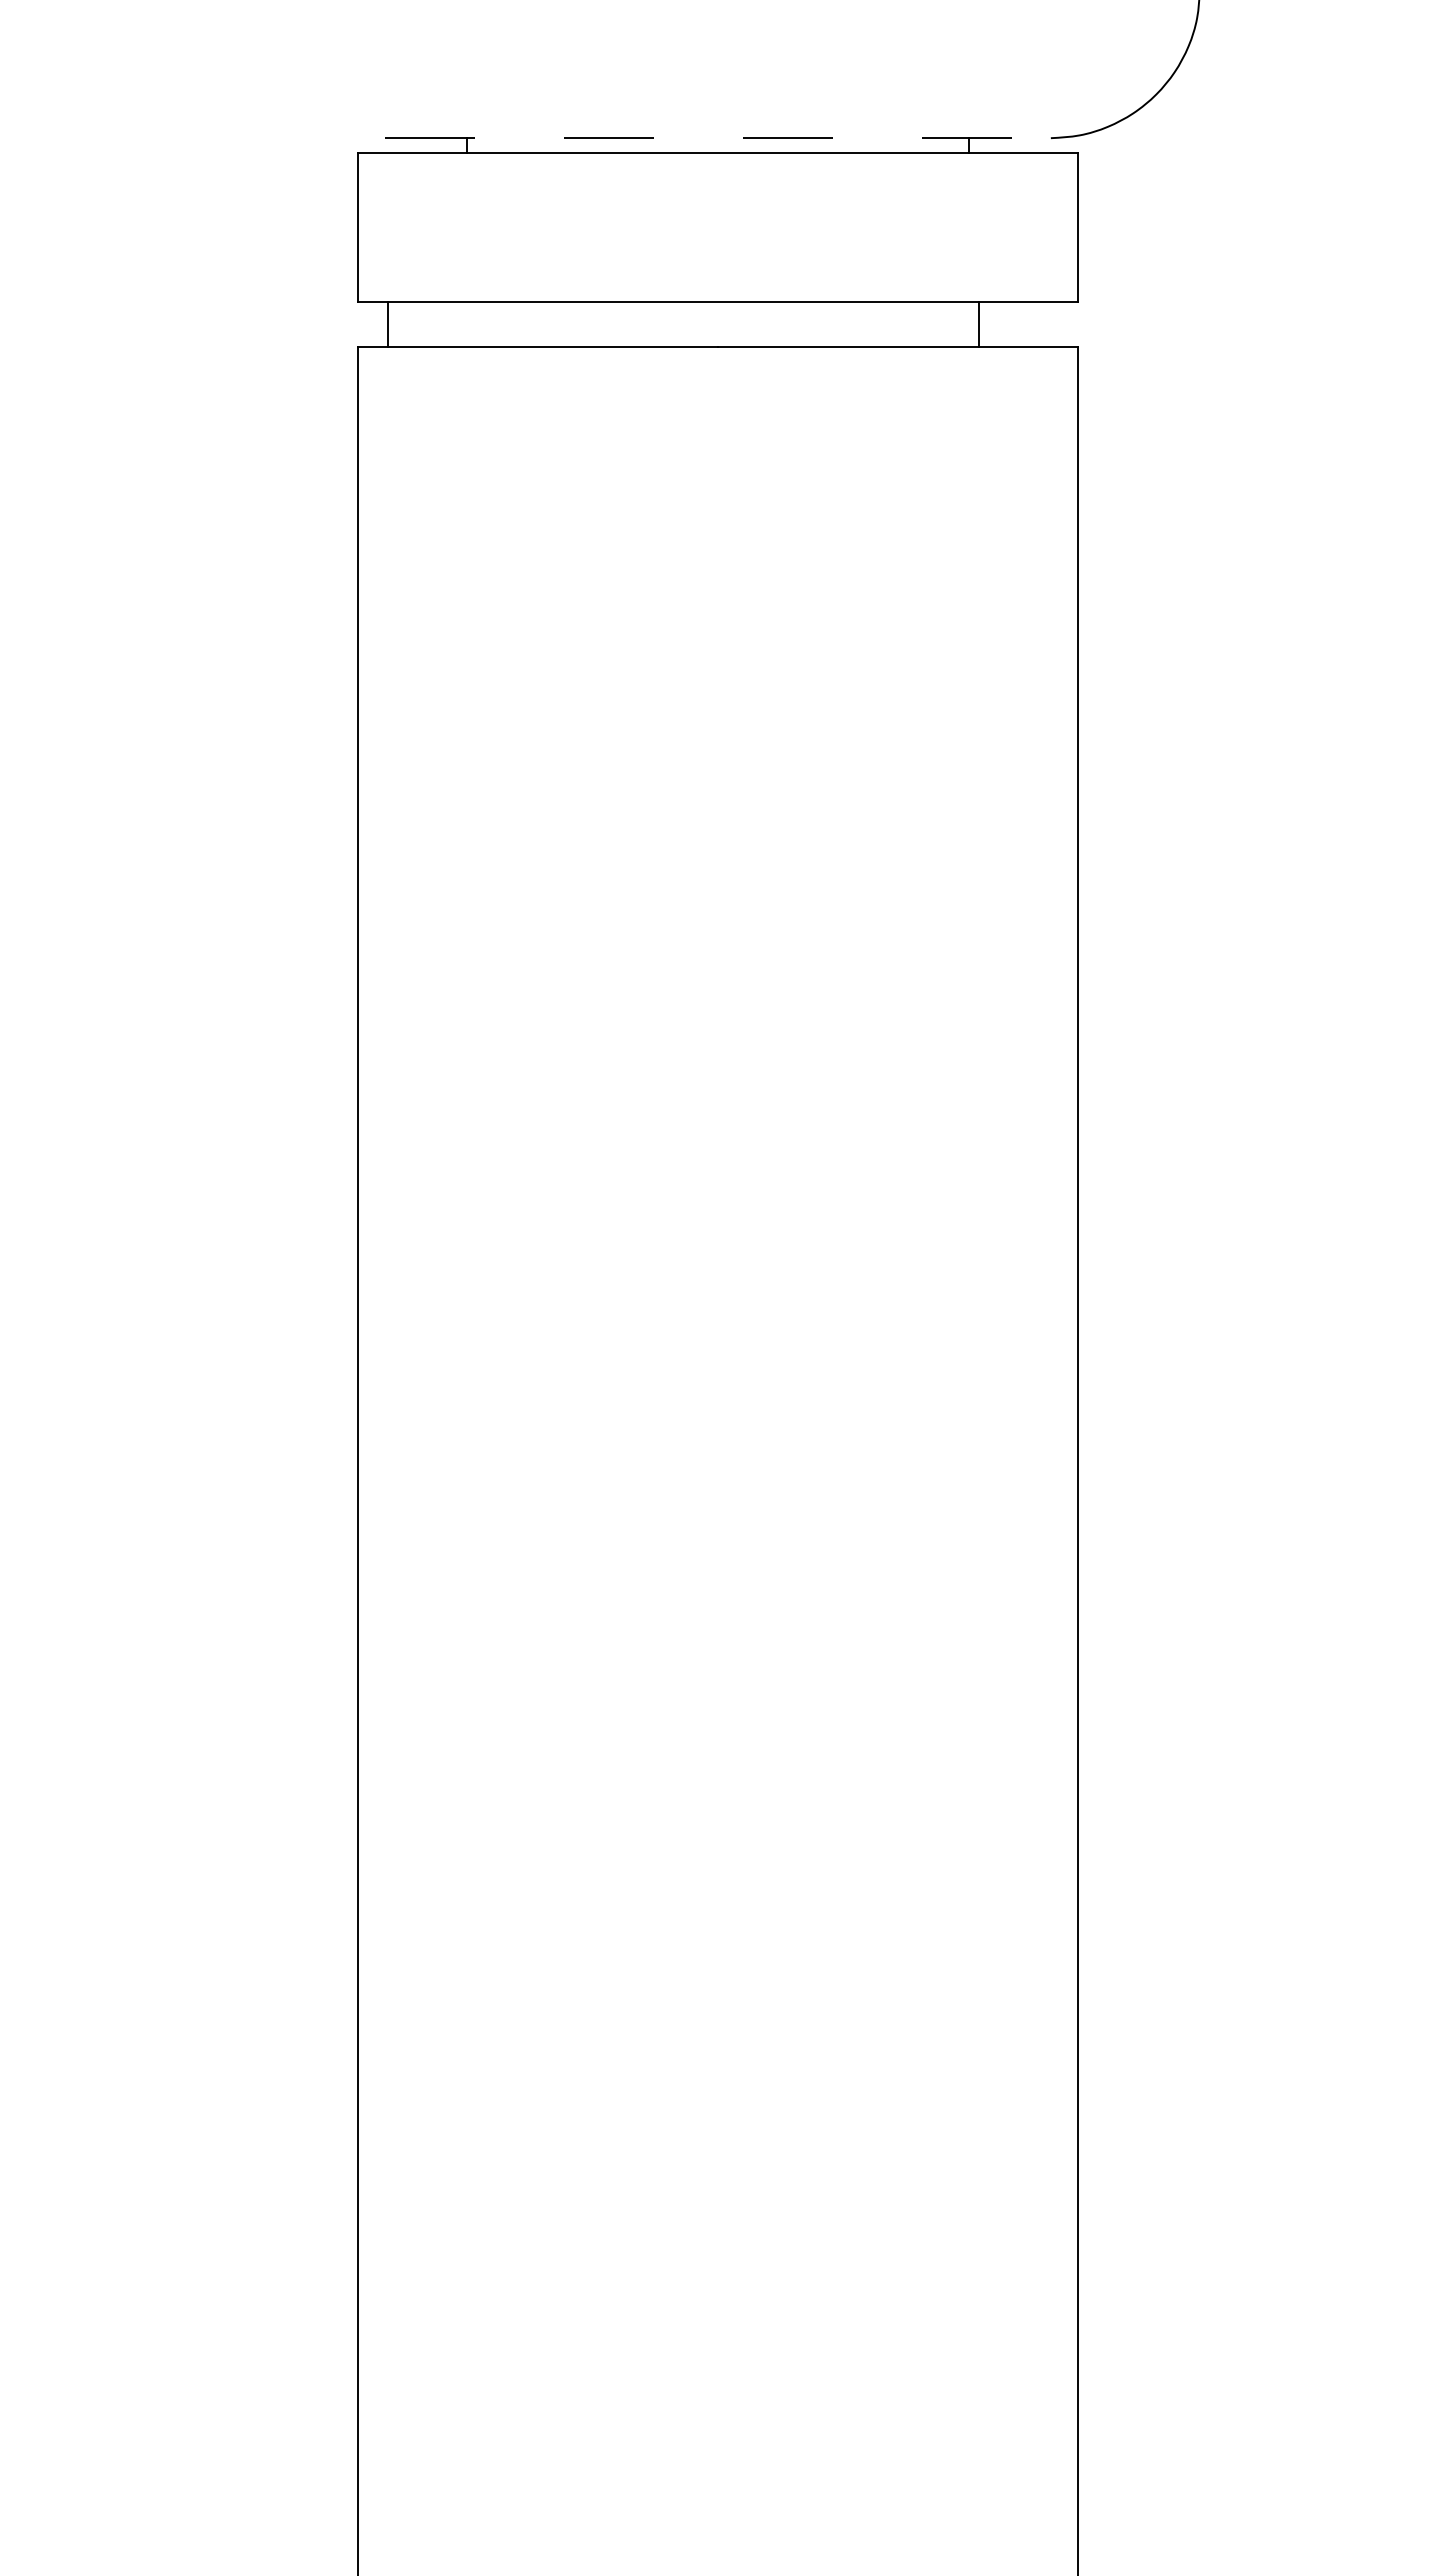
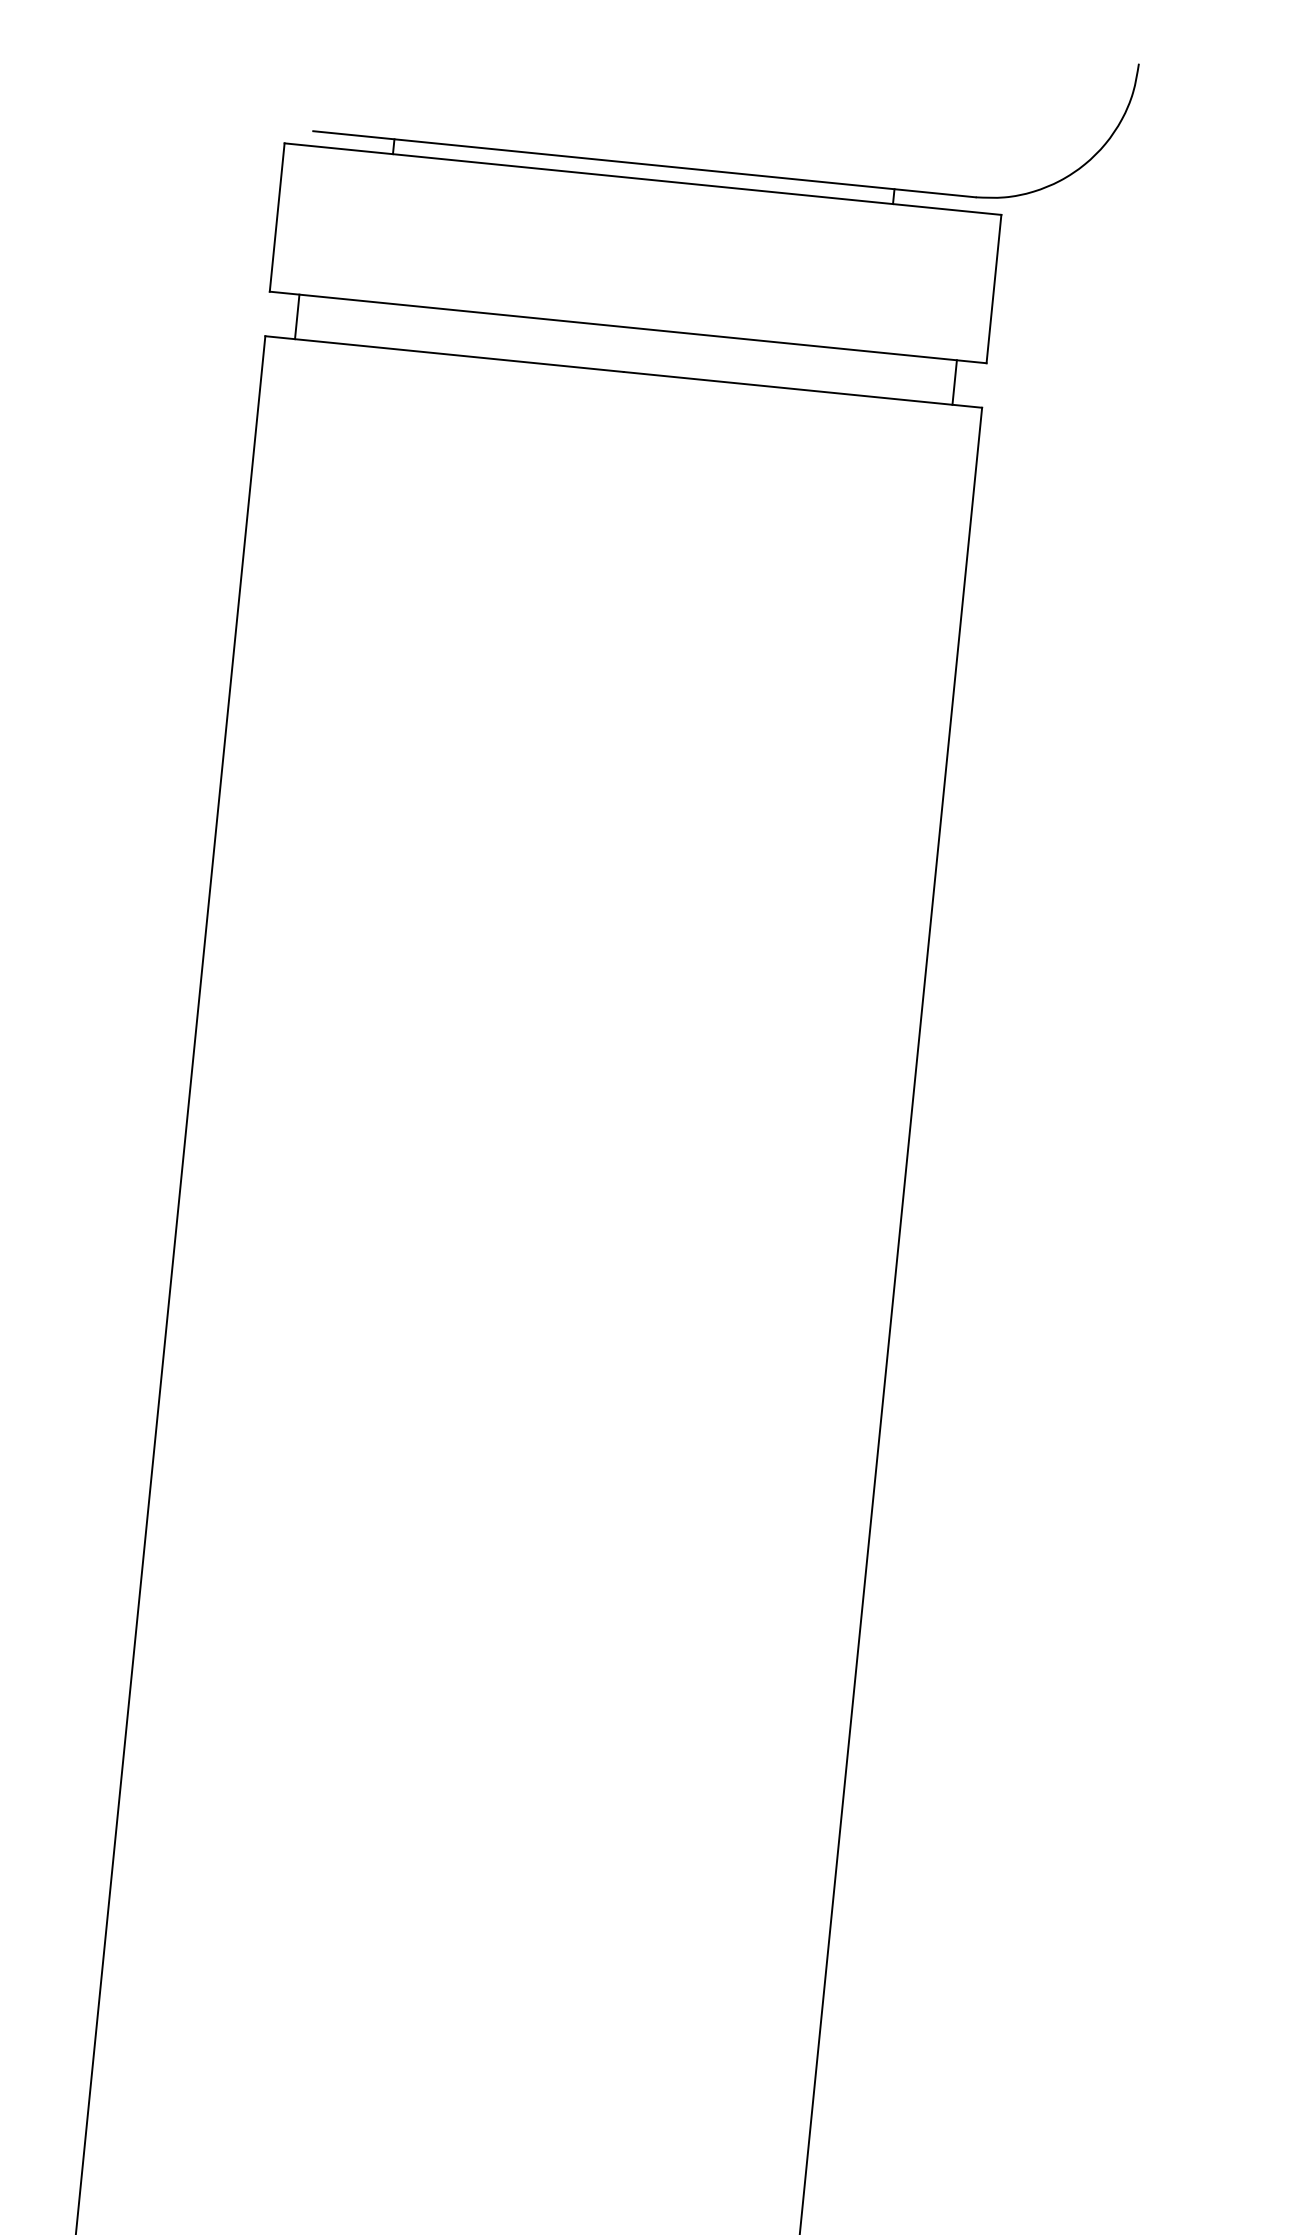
line: (718, 138) -> (644, 164), dashed -> solid
line: (979, 324) -> (954, 382), moved

